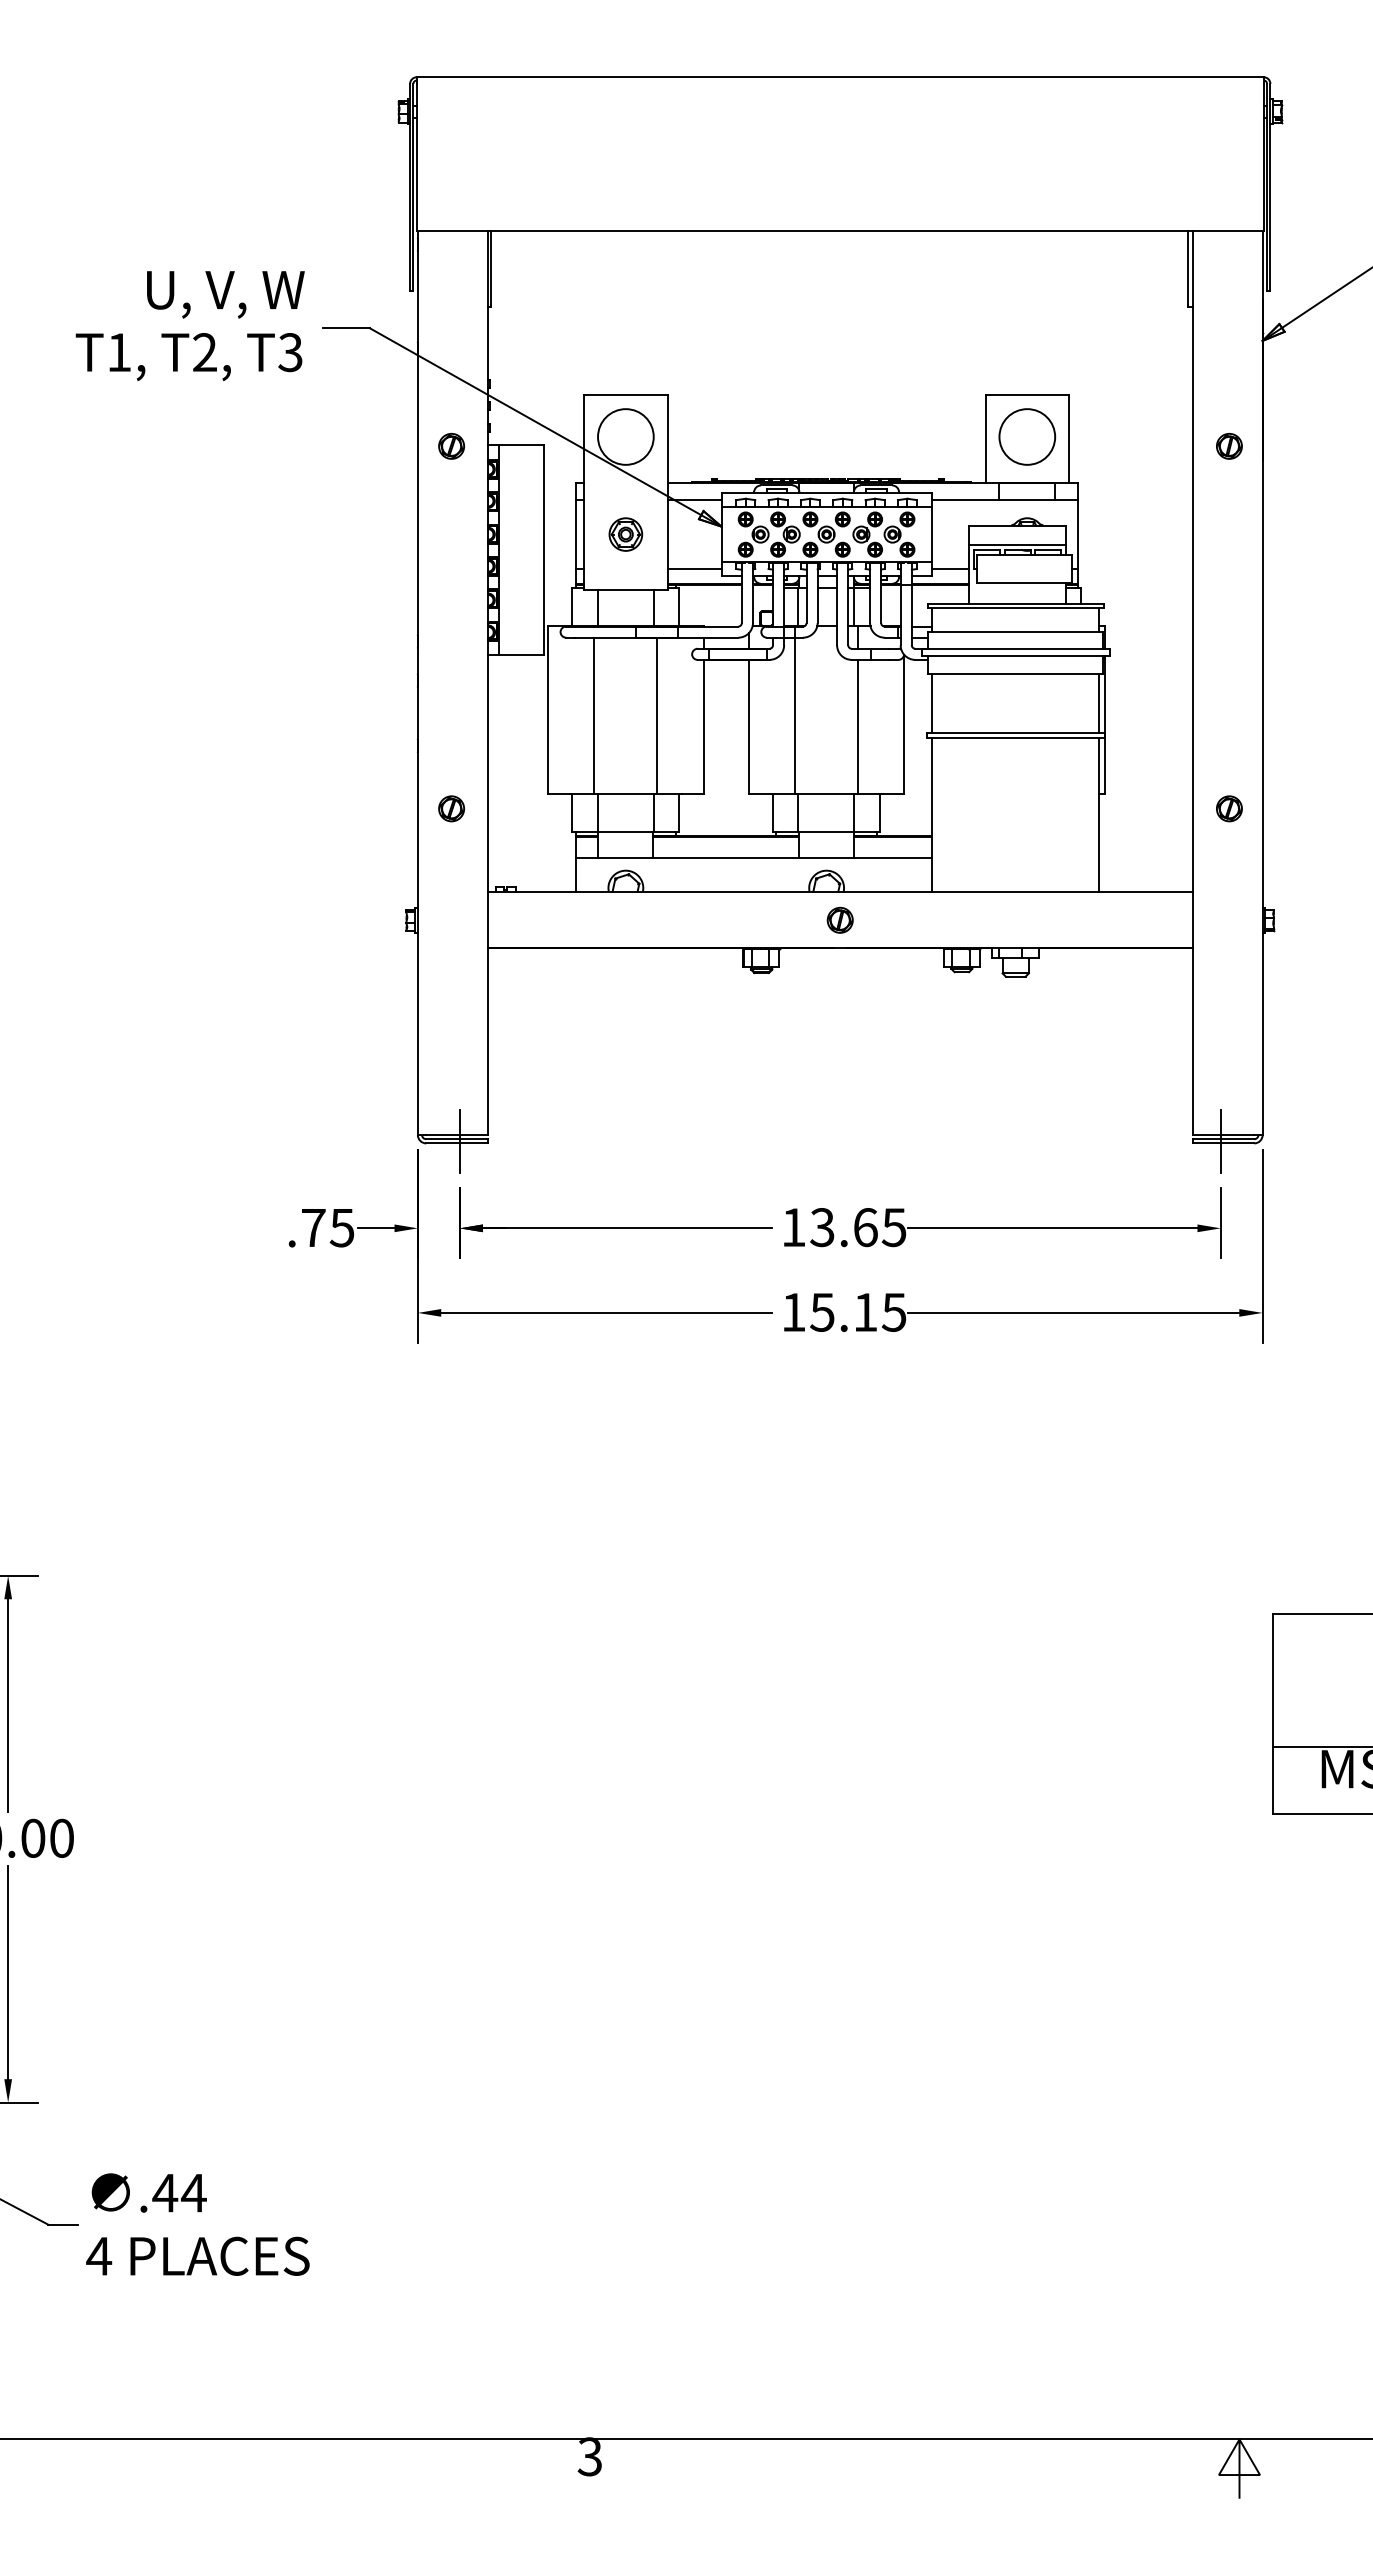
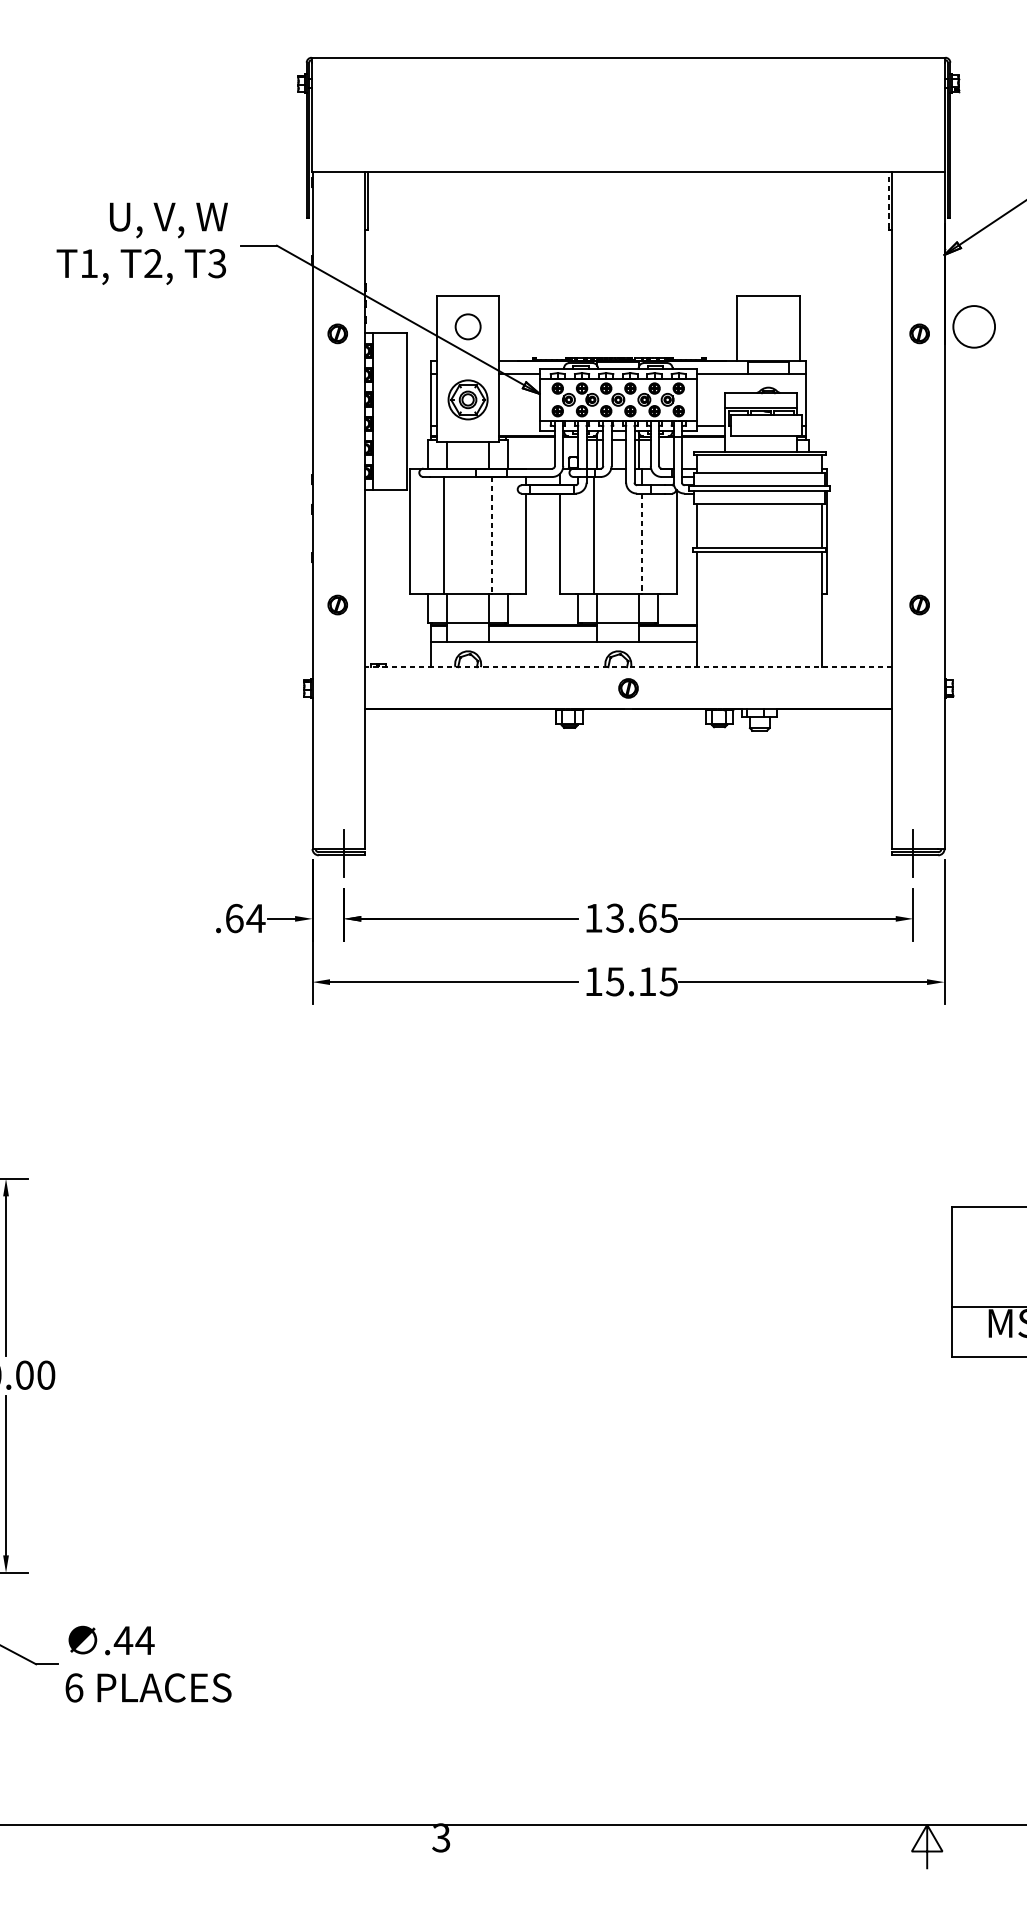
line: (1188, 267) -> (889, 200), solid -> dashed
circle: (625, 436) -> (467, 326), size x0.6
circle: (1027, 436) -> (974, 326), moved
part: (625, 534) -> (467, 399), size x1.6
line: (694, 569) -> (519, 425), removed
line: (657, 716) -> (491, 535), solid -> dashed
line: (857, 726) -> (641, 543), solid -> dashed
line: (840, 891) -> (628, 666), solid -> dashed
text: (328, 1227) -> (245, 918), .75 -> .64
text: (99, 2255) -> (74, 1687), 4 -> 6

